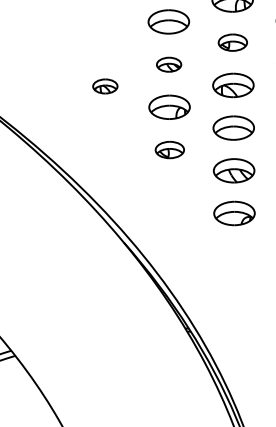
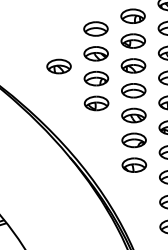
part: (231, 41) -> (132, 40), size x1.43
part: (168, 64) -> (95, 53), size x1.67
part: (104, 86) -> (58, 66), size x1.67
part: (169, 150) -> (96, 103), size x1.43
part: (235, 254) -> (134, 164), added

